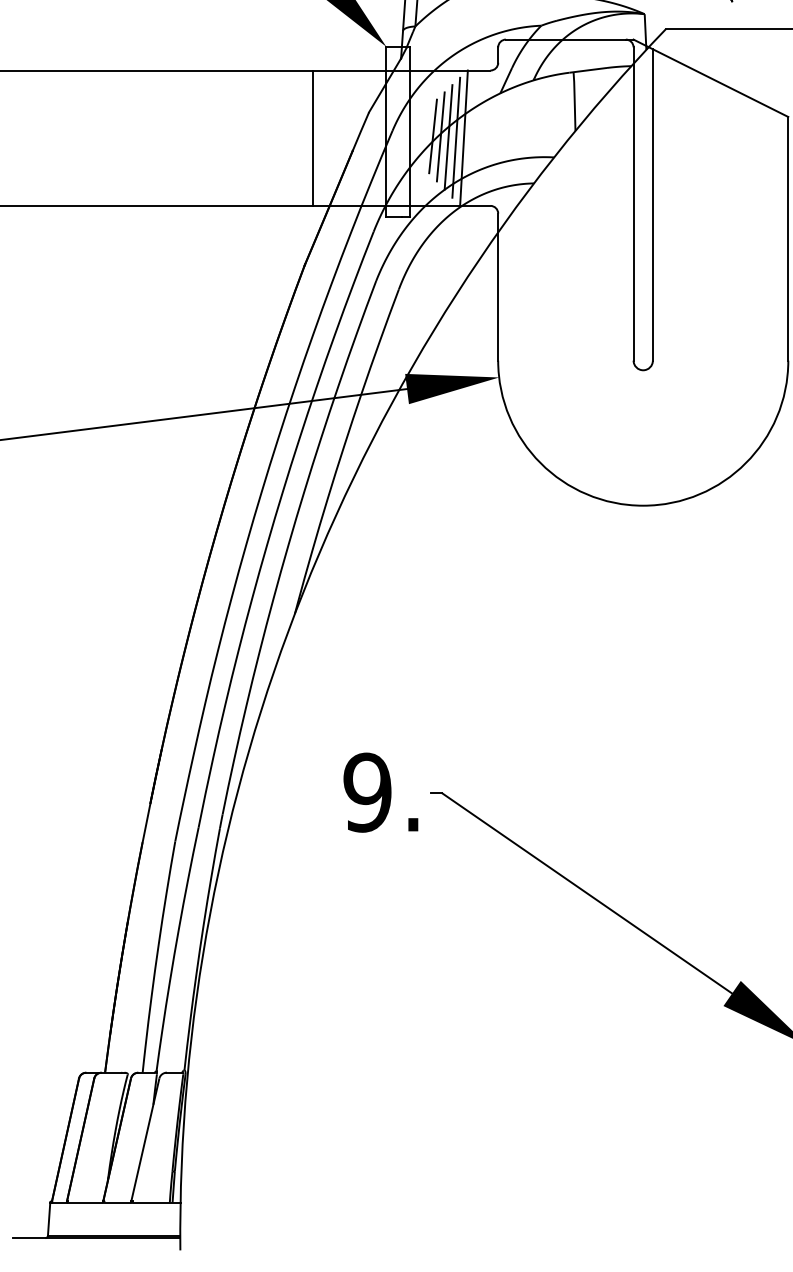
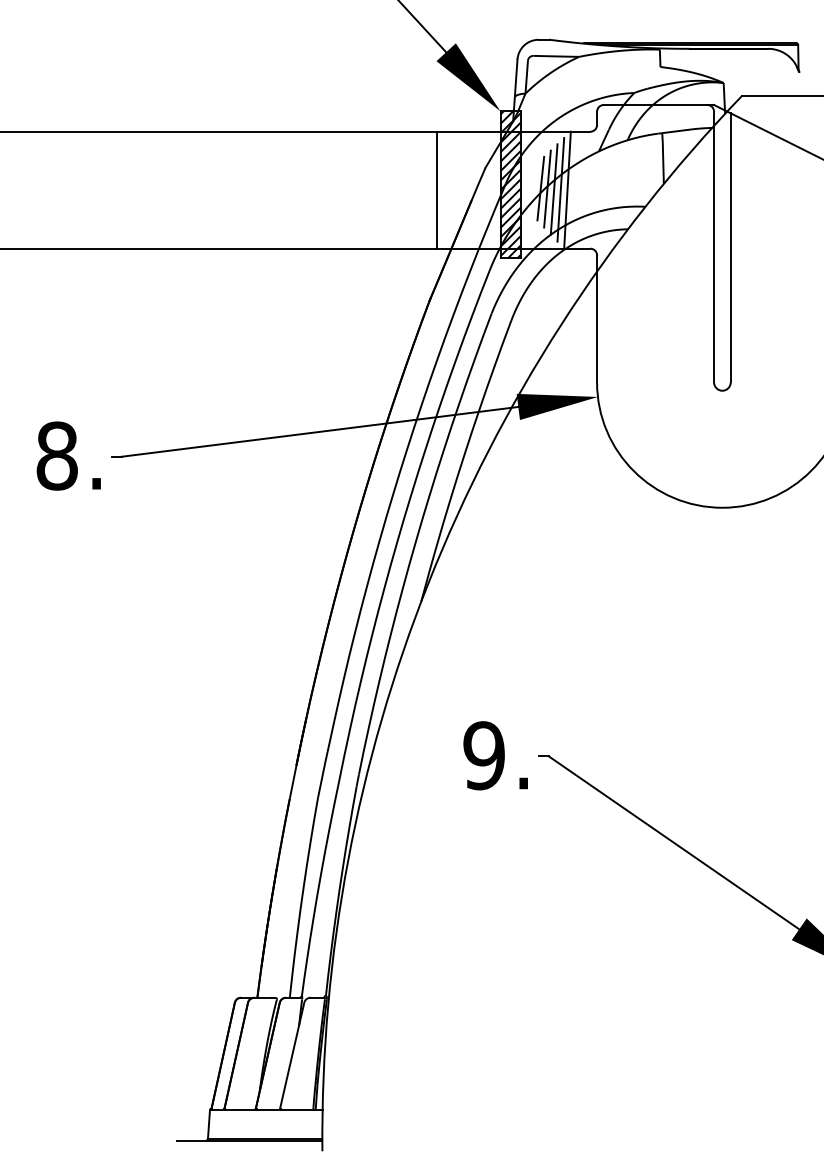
hatch: (398, 131) -> (510, 184), added

